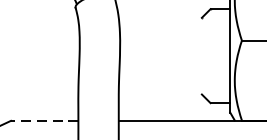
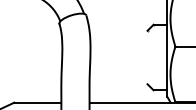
line: (44, 120) -> (37, 102), dashed -> solid

